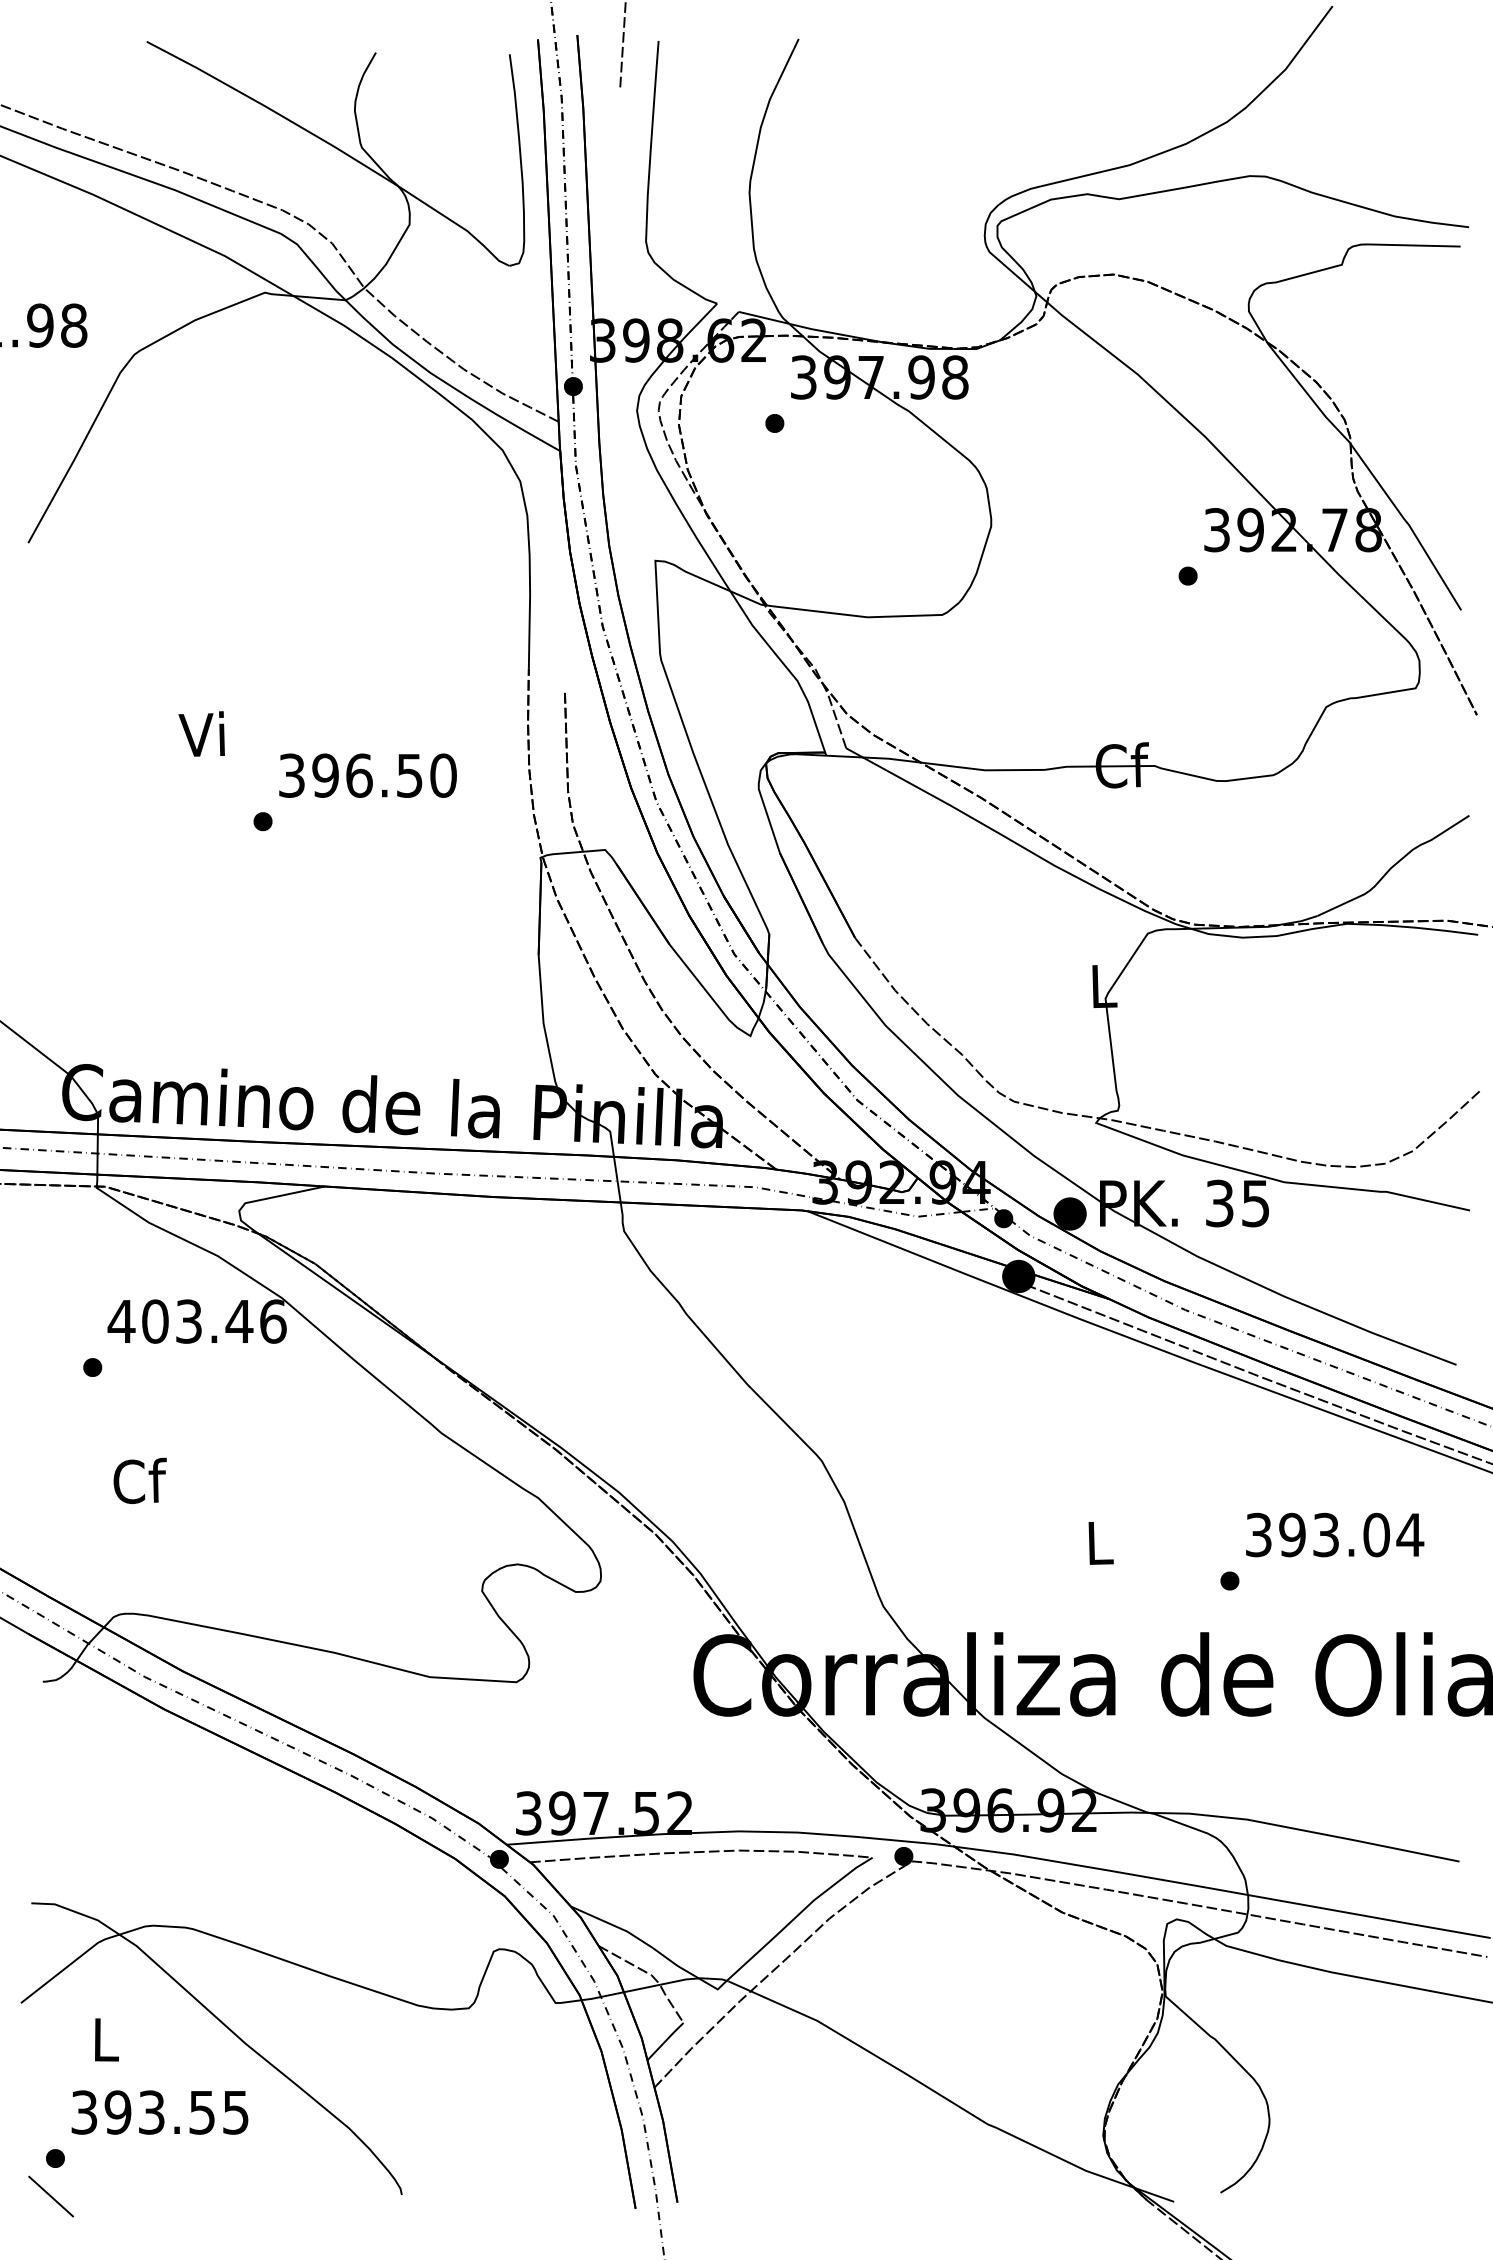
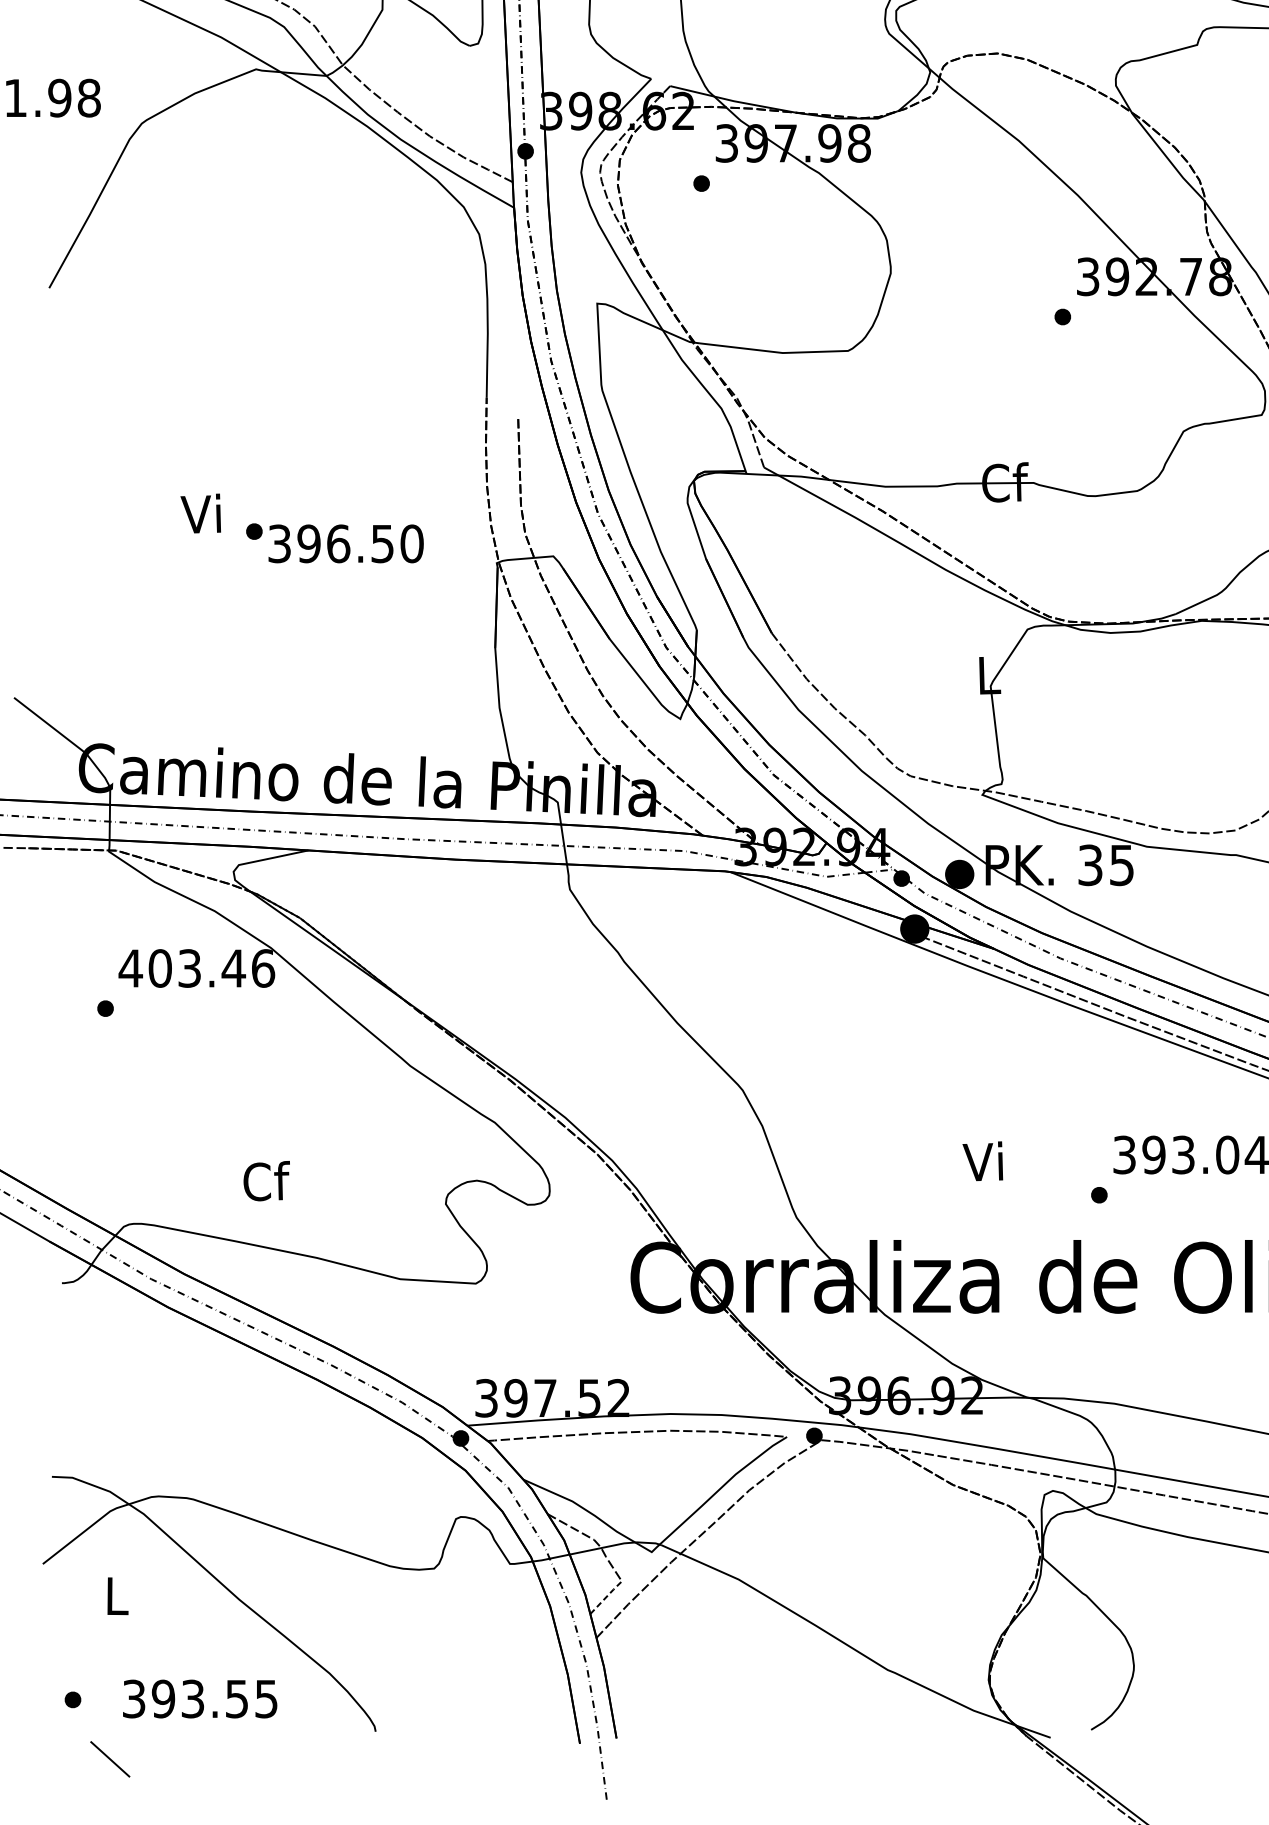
text: (201, 733) -> (200, 513), moved
text: (367, 775) -> (345, 543), moved
text: (139, 1480) -> (266, 1180), moved
text: (1096, 1541) -> (982, 1160), L -> Vi
line: (665, 2041) -> (606, 1597), solid -> dashed
text: (159, 2112) -> (199, 1698), moved
line: (50, 2196) -> (109, 1759), moved

